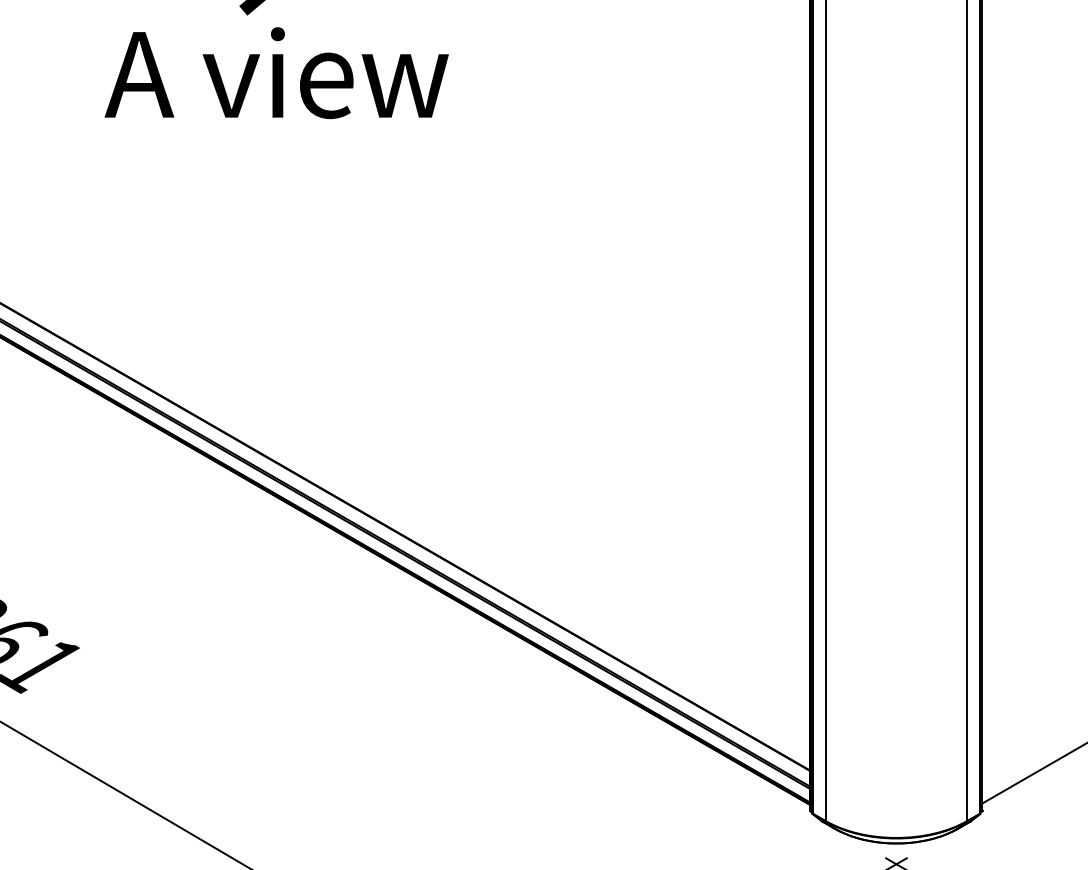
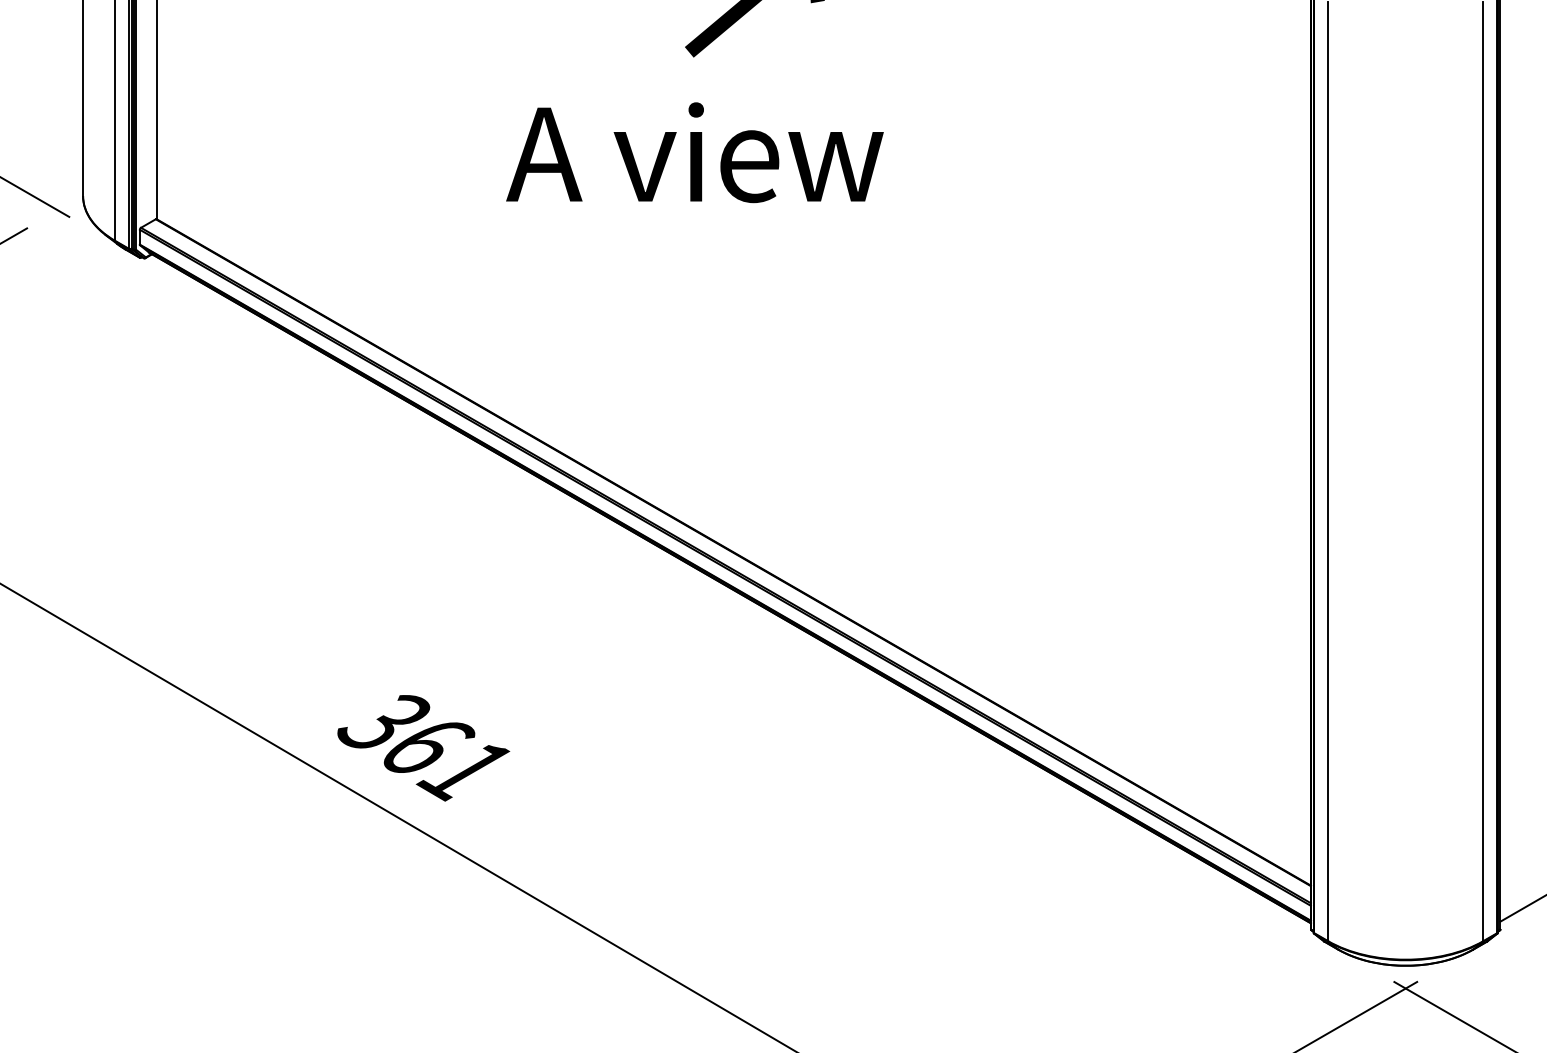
text: (276, 72) -> (694, 152), moved

